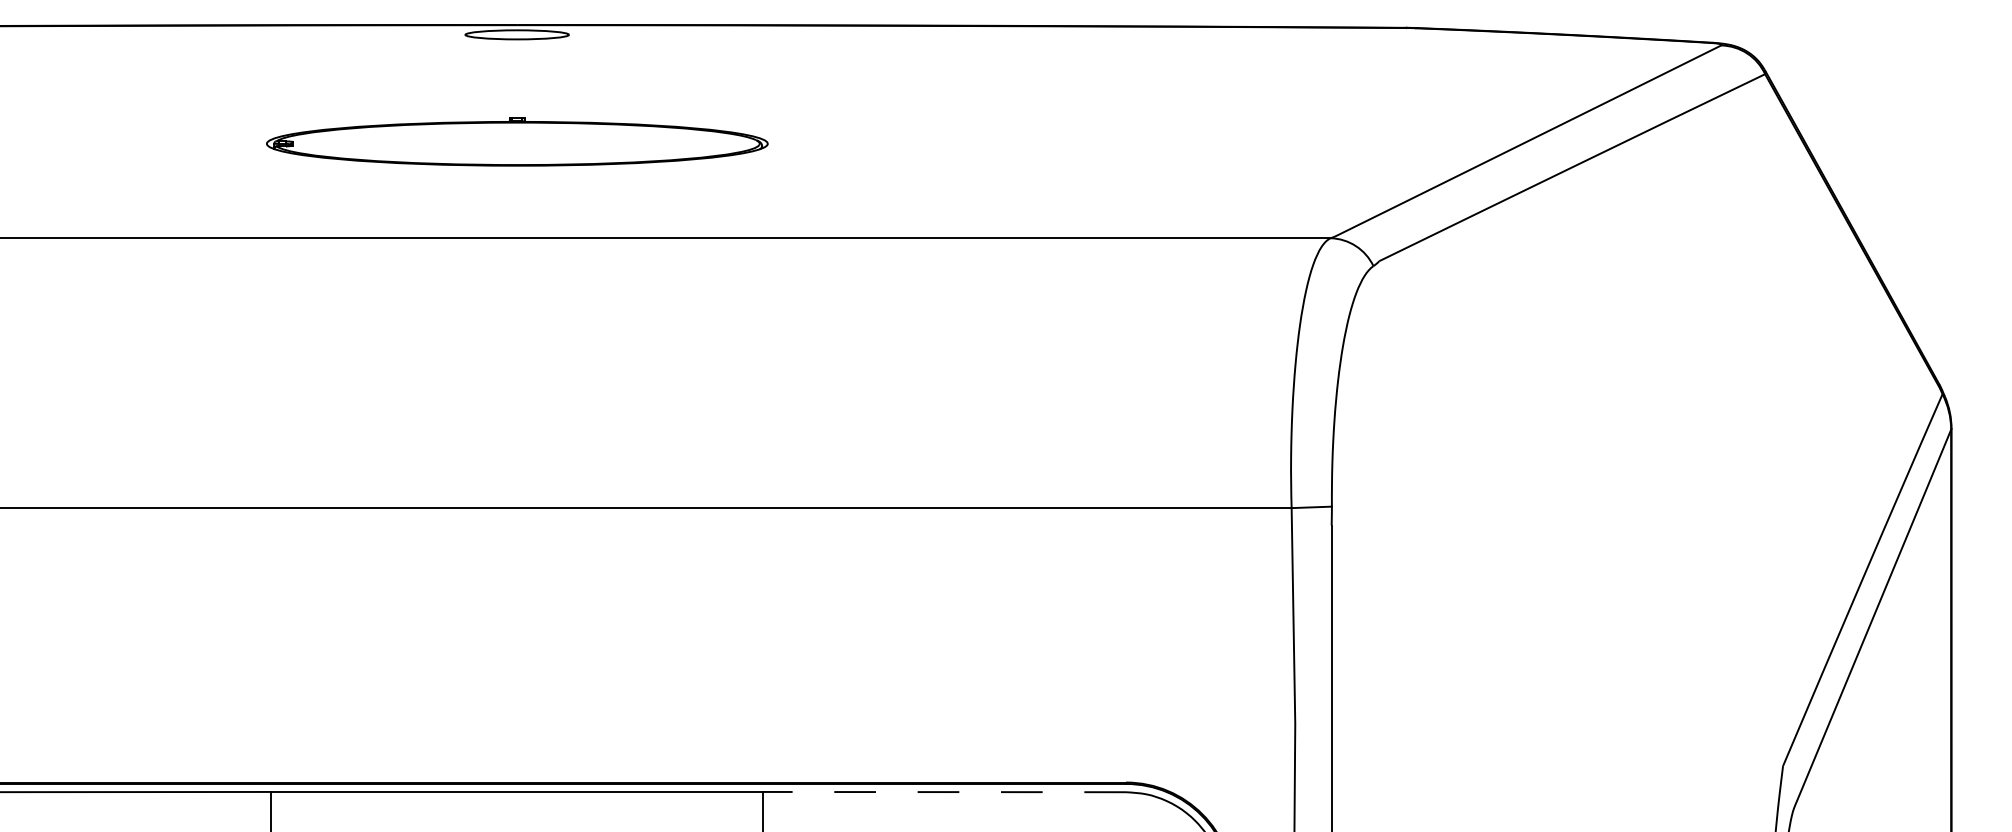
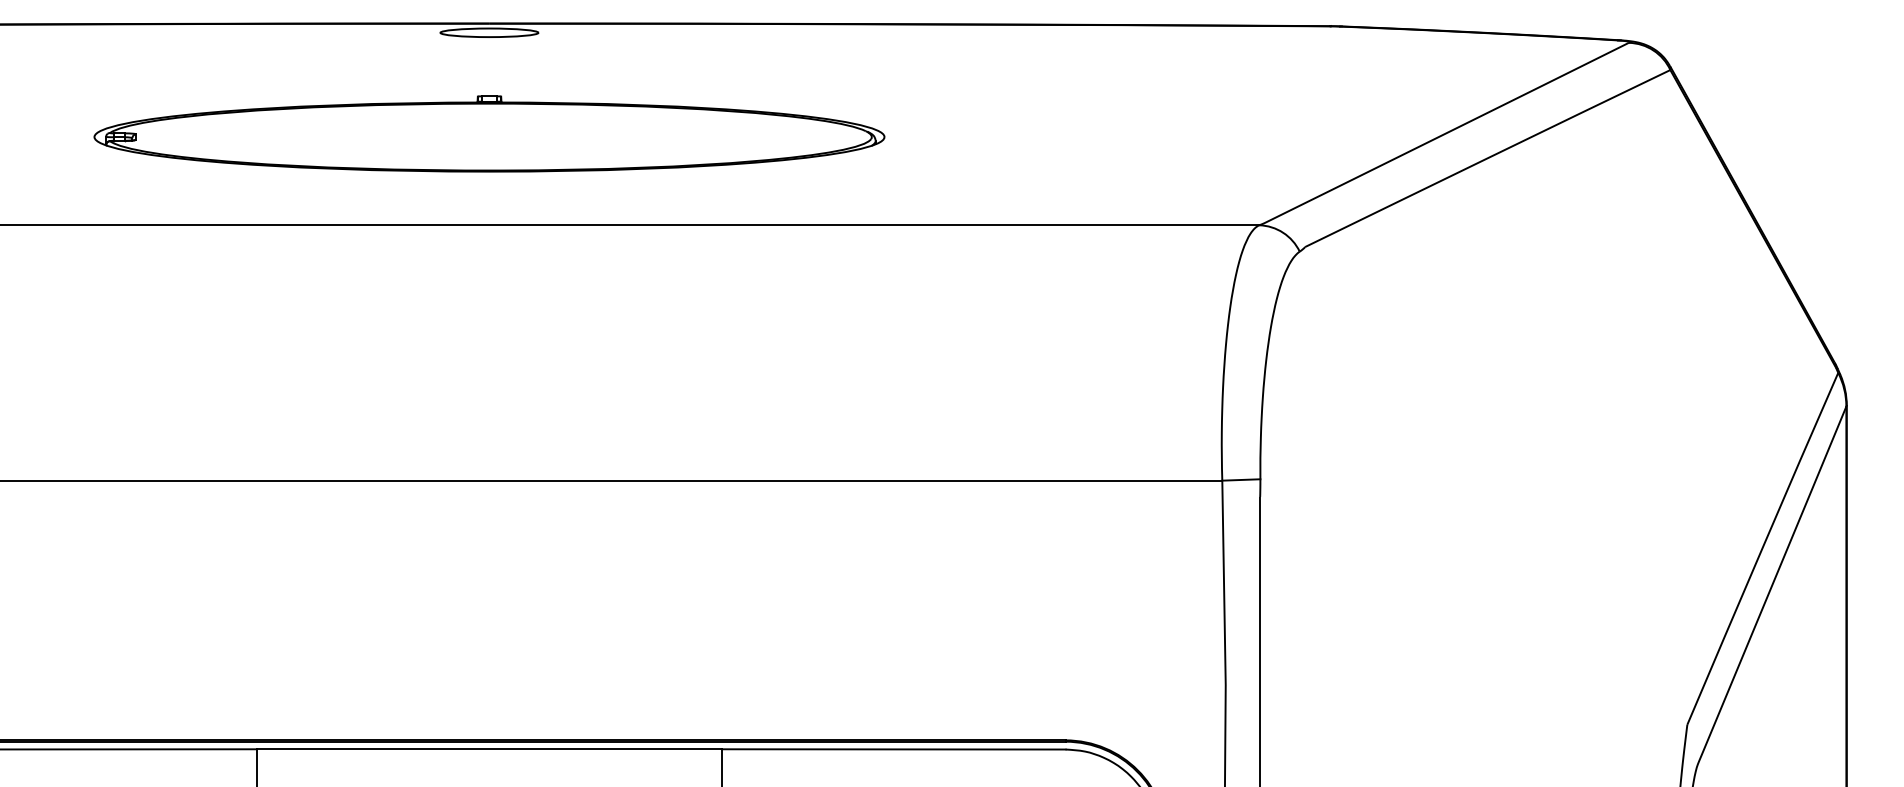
part: (517, 141) -> (489, 133), size x1.67
line: (944, 792) -> (893, 749), dashed -> solid

